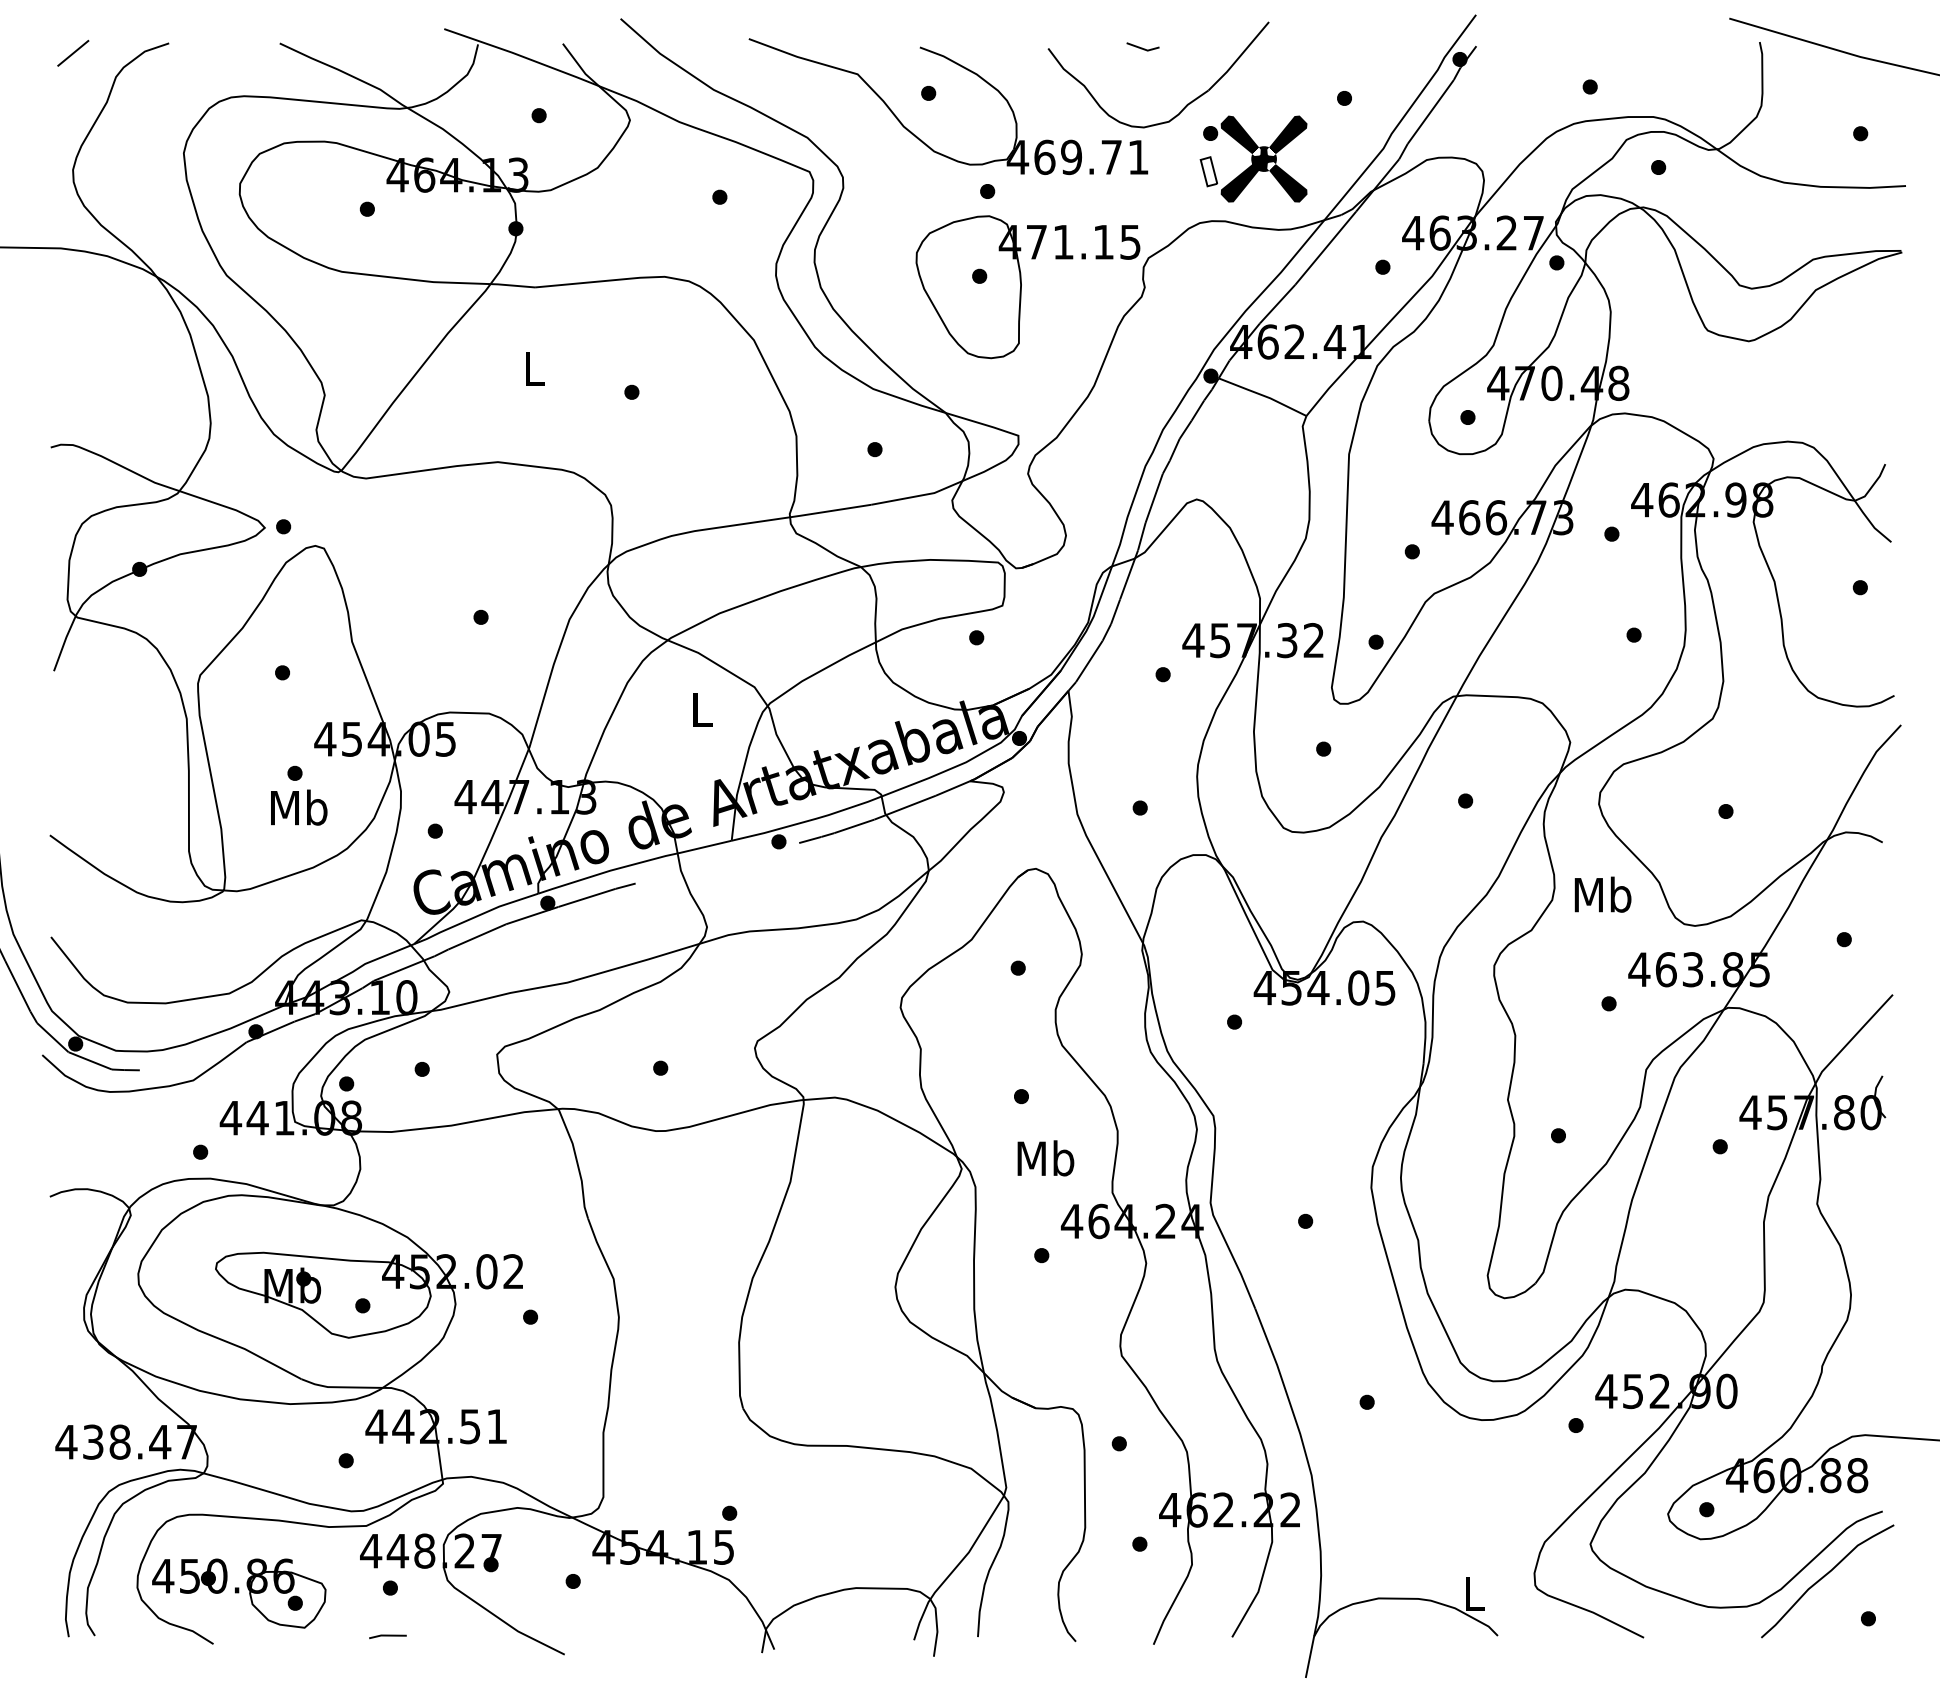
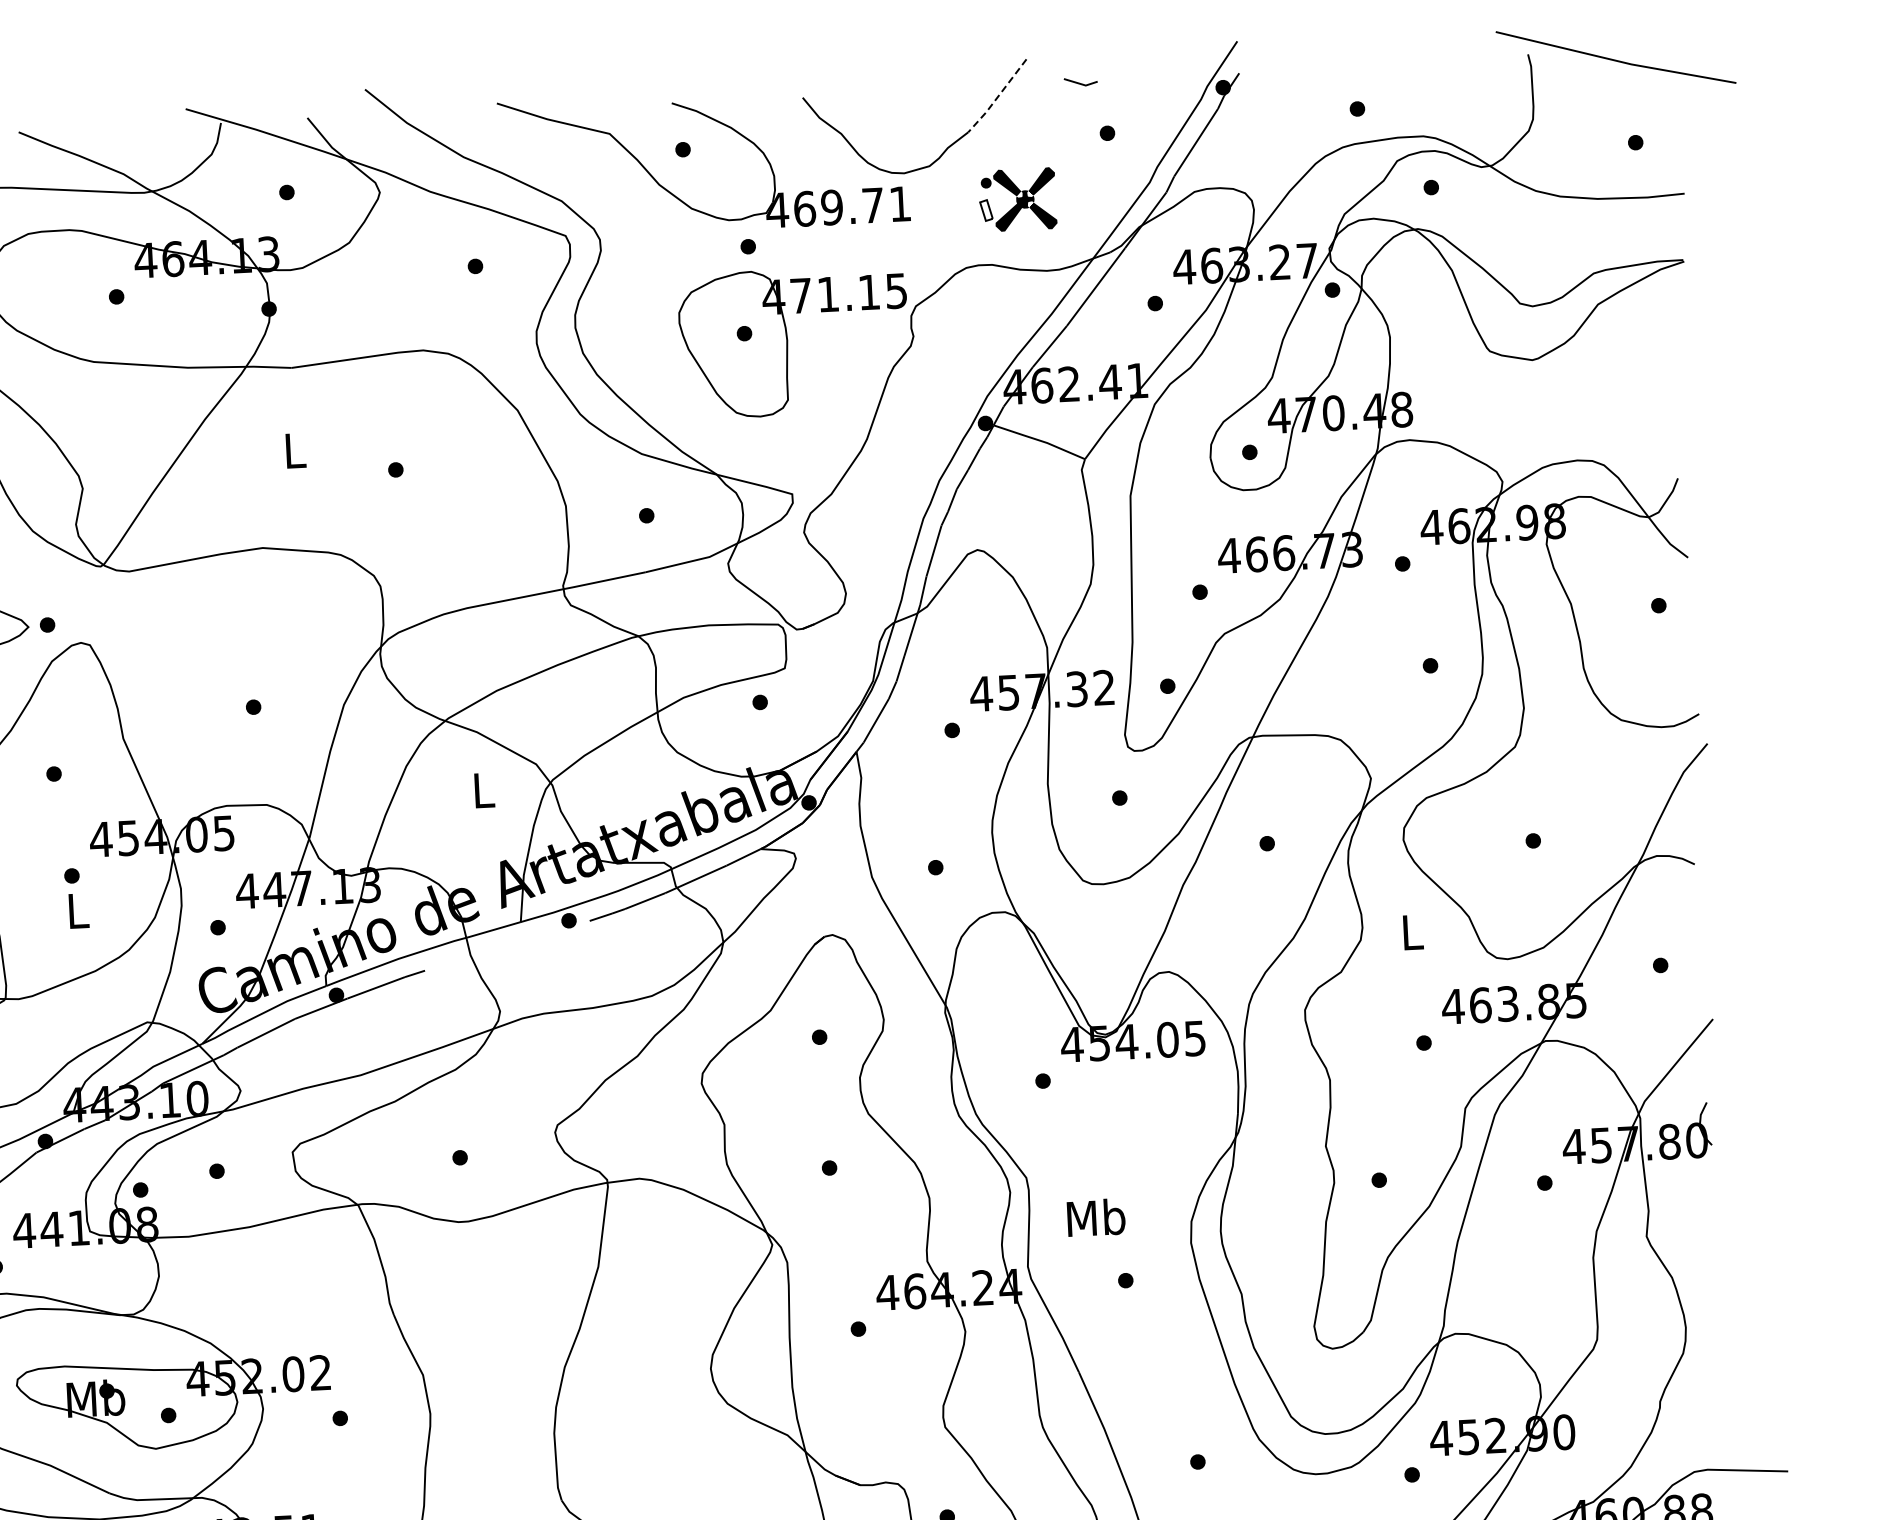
line: (1142, 47) -> (1080, 82), moved
line: (1239, 57) -> (998, 97), solid -> dashed
part: (1253, 158) -> (1017, 199), size x0.7
text: (299, 807) -> (78, 910), Mb -> L
text: (1602, 894) -> (1411, 931), Mb -> L
text: (1045, 1158) -> (1095, 1217), moved

